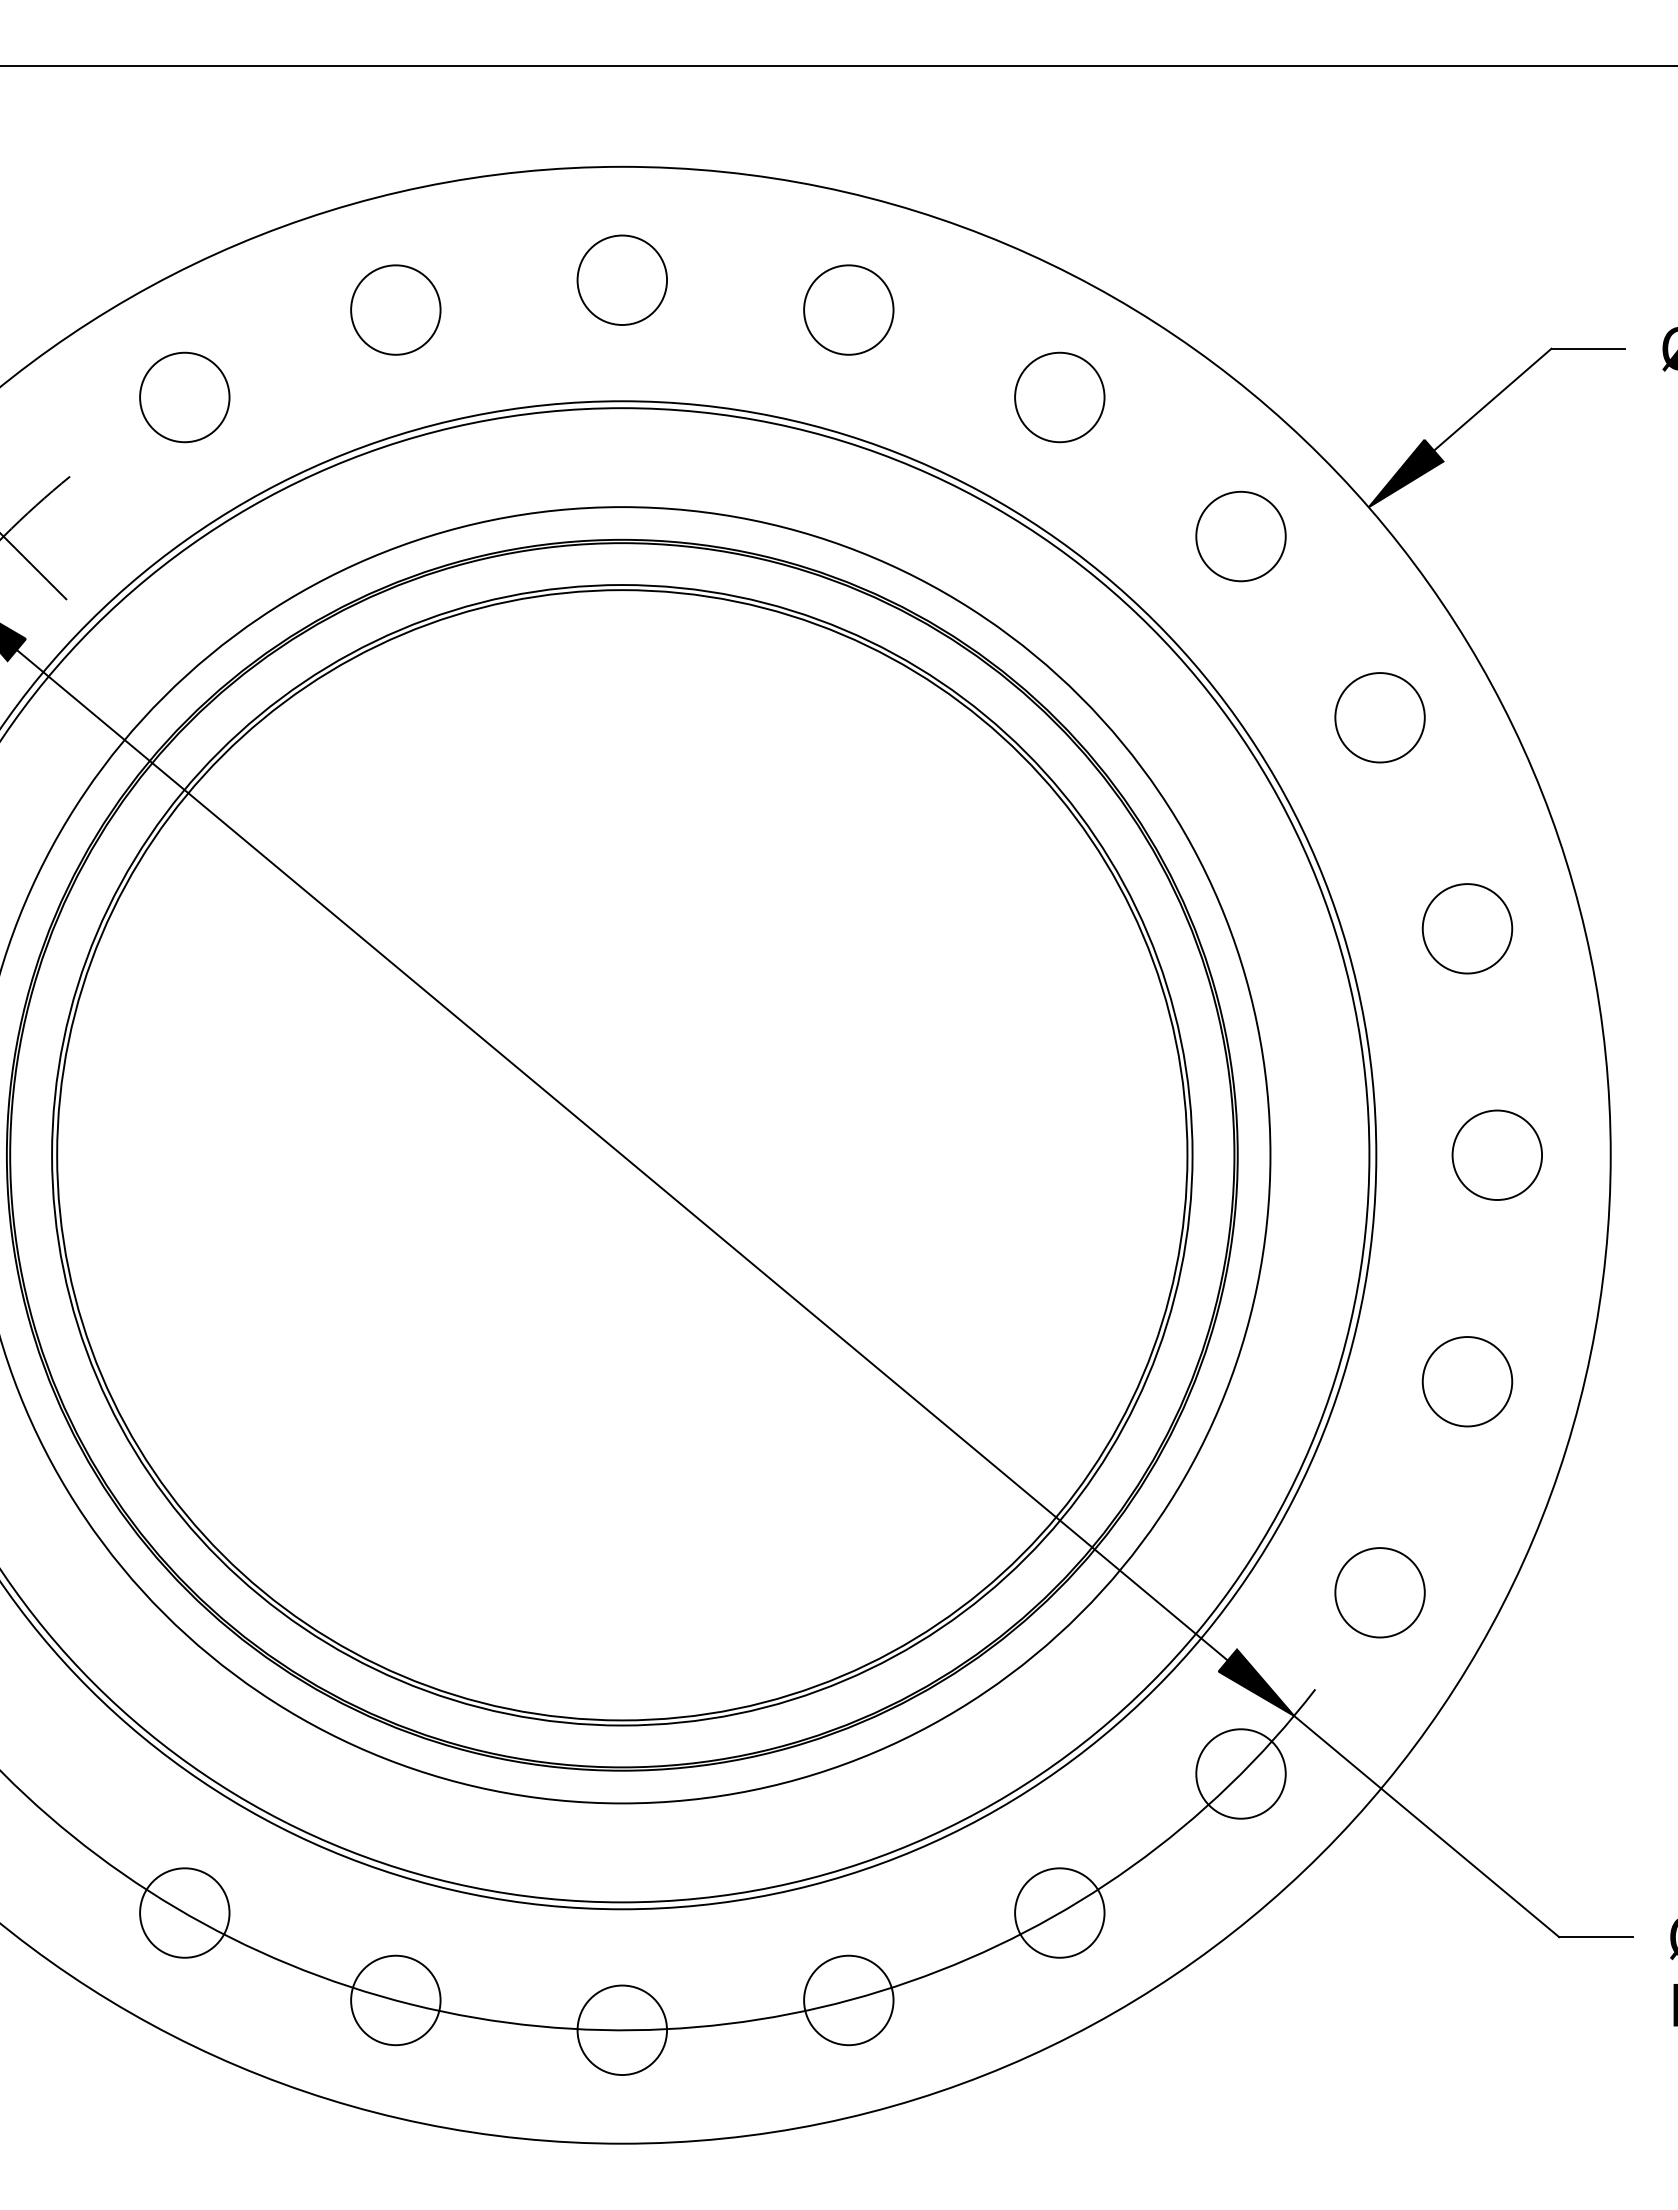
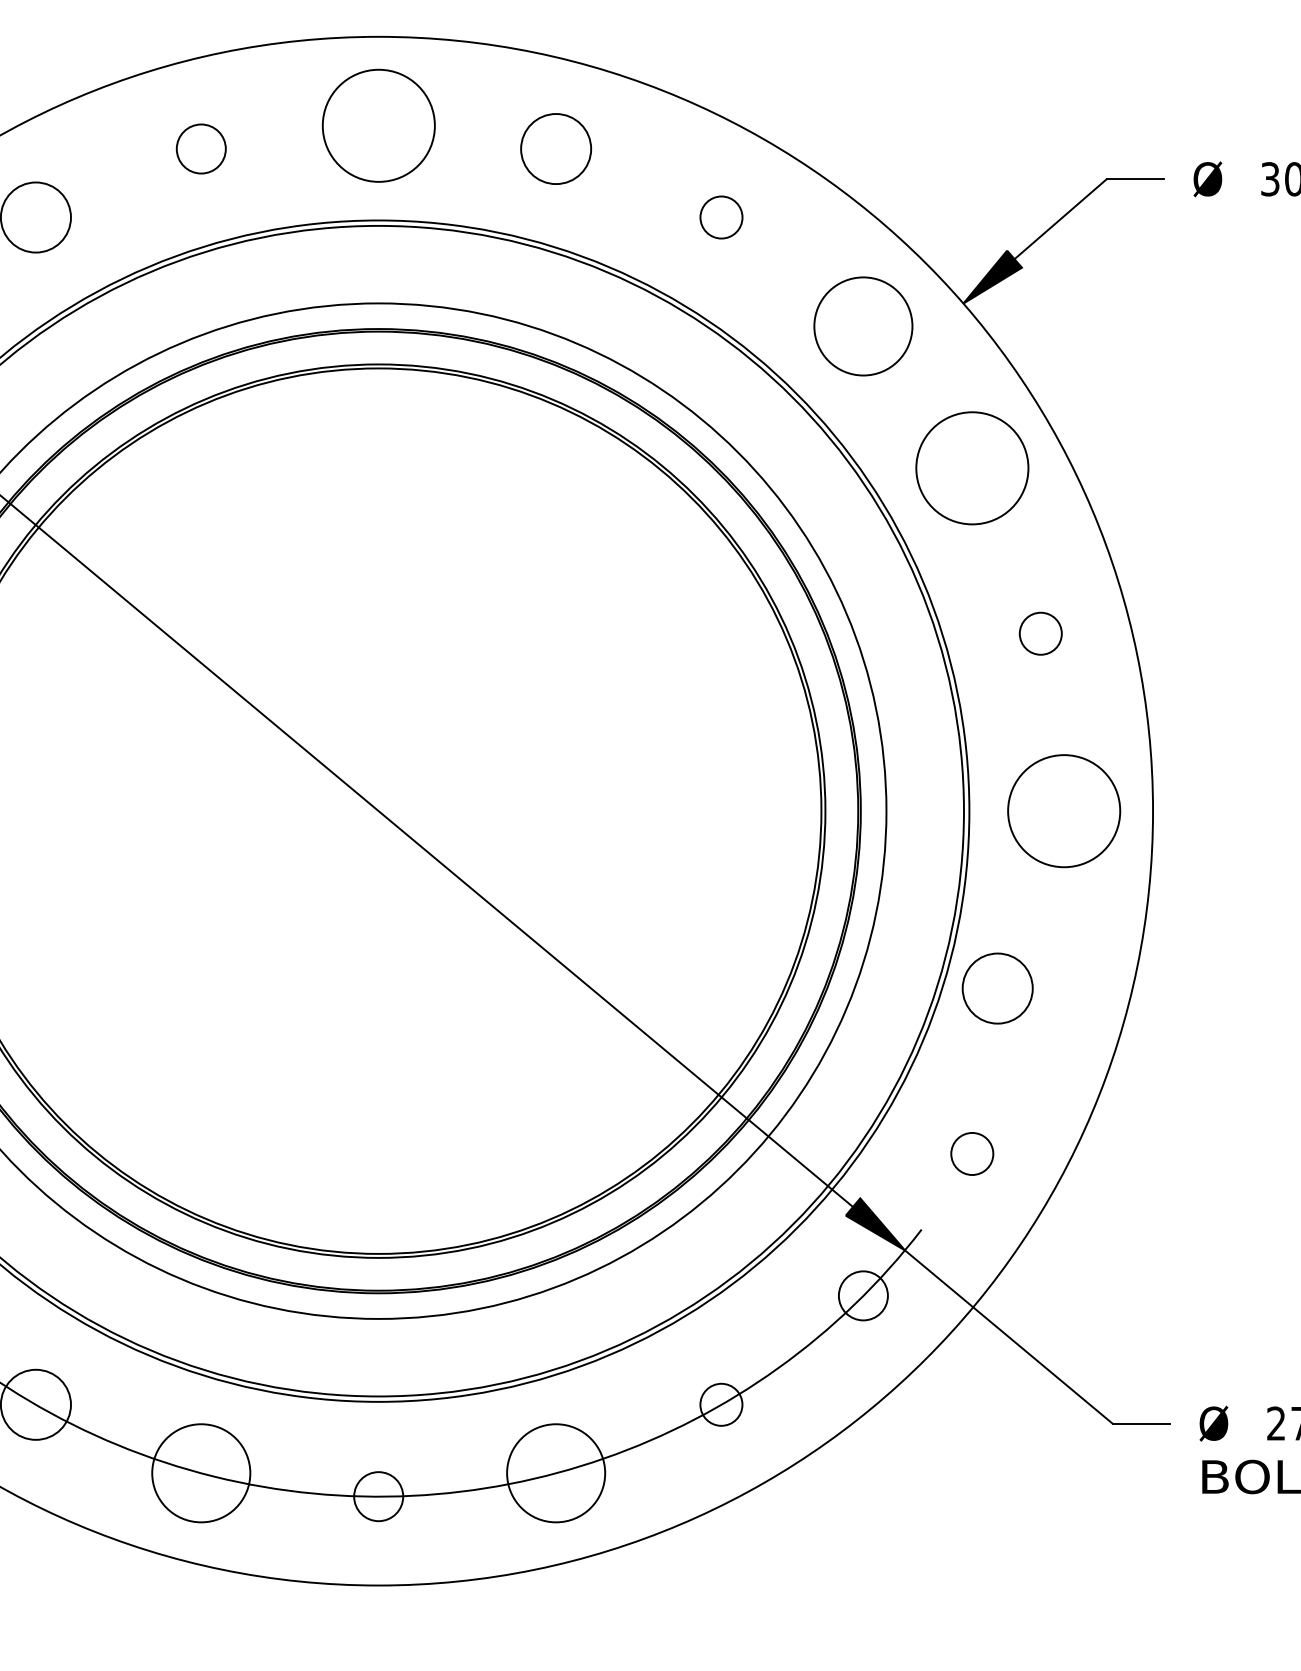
circle: (621, 279) -> (378, 125), size x1.6
circle: (395, 309) -> (201, 148), size x0.7
circle: (1059, 397) -> (721, 217), size x0.6
circle: (1240, 536) -> (862, 326), size x1.4
circle: (1379, 717) -> (971, 468), size x1.6
circle: (1467, 928) -> (1040, 633), size x0.6
circle: (1497, 1155) -> (1064, 811), size x1.6
circle: (1467, 1381) -> (997, 988), moved
circle: (1379, 1592) -> (971, 1153), size x0.6
circle: (1240, 1773) -> (862, 1295), size x0.7
circle: (1059, 1912) -> (721, 1404), size x0.6
circle: (395, 2000) -> (201, 1473), size x1.4
circle: (848, 2000) -> (555, 1473), size x1.4
circle: (622, 2030) -> (378, 1496), size x0.7

